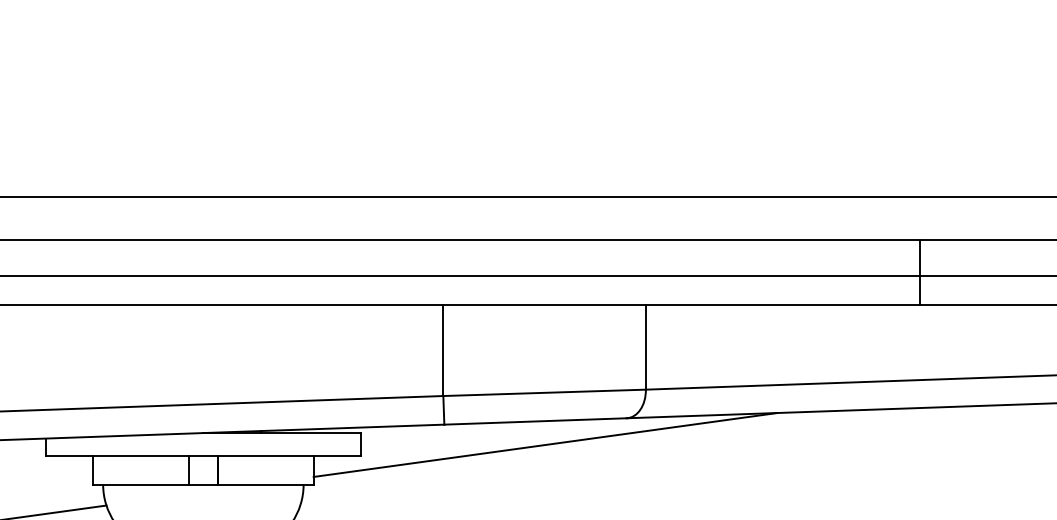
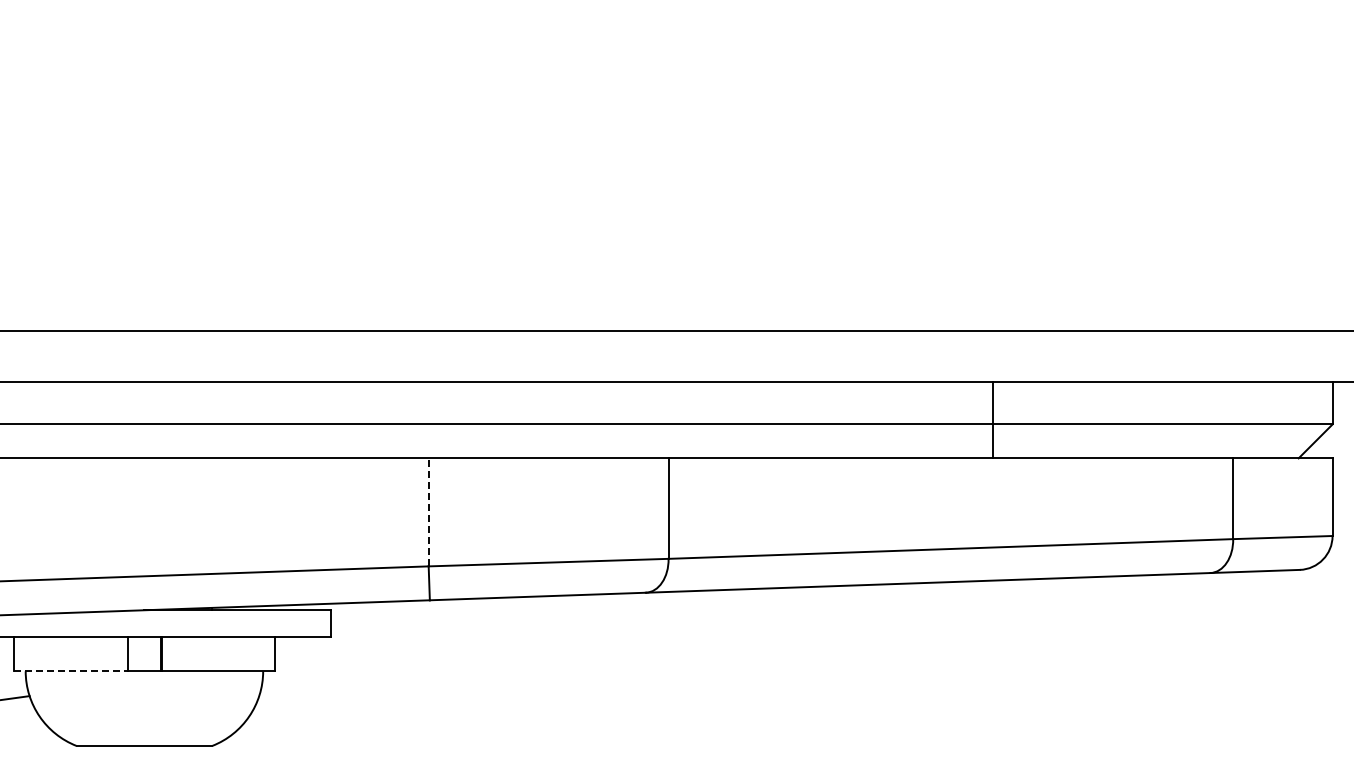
line: (443, 349) -> (428, 511), solid -> dashed
line: (545, 445) -> (549, 624), removed
line: (140, 484) -> (70, 671), solid -> dashed

